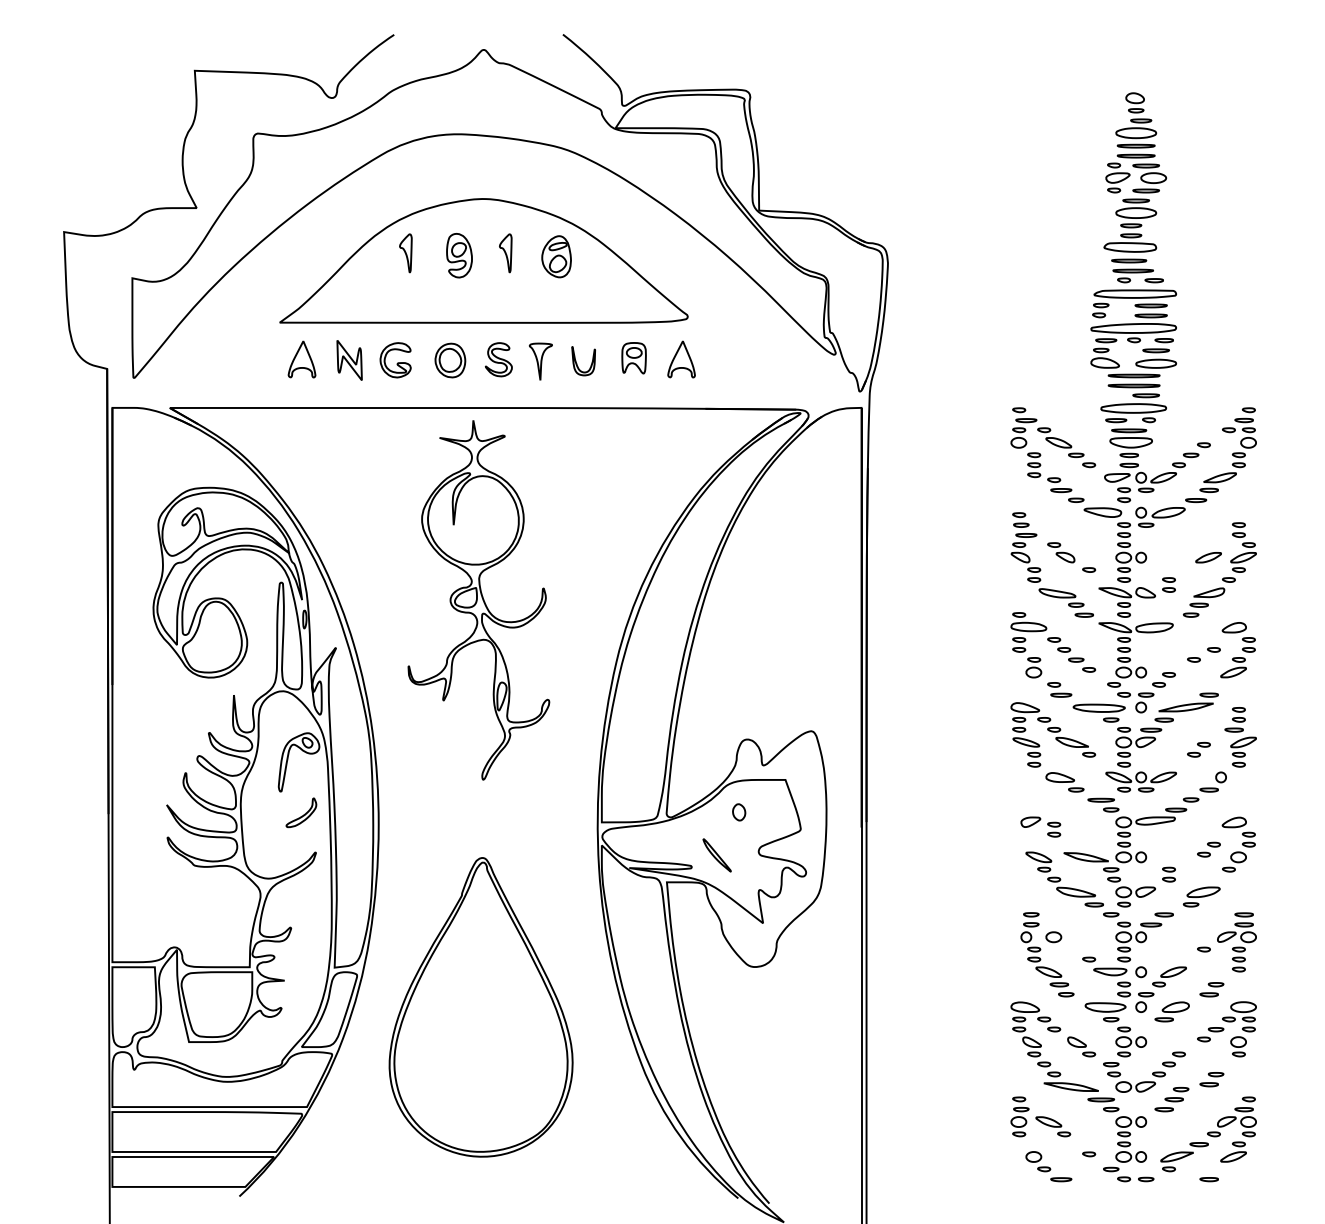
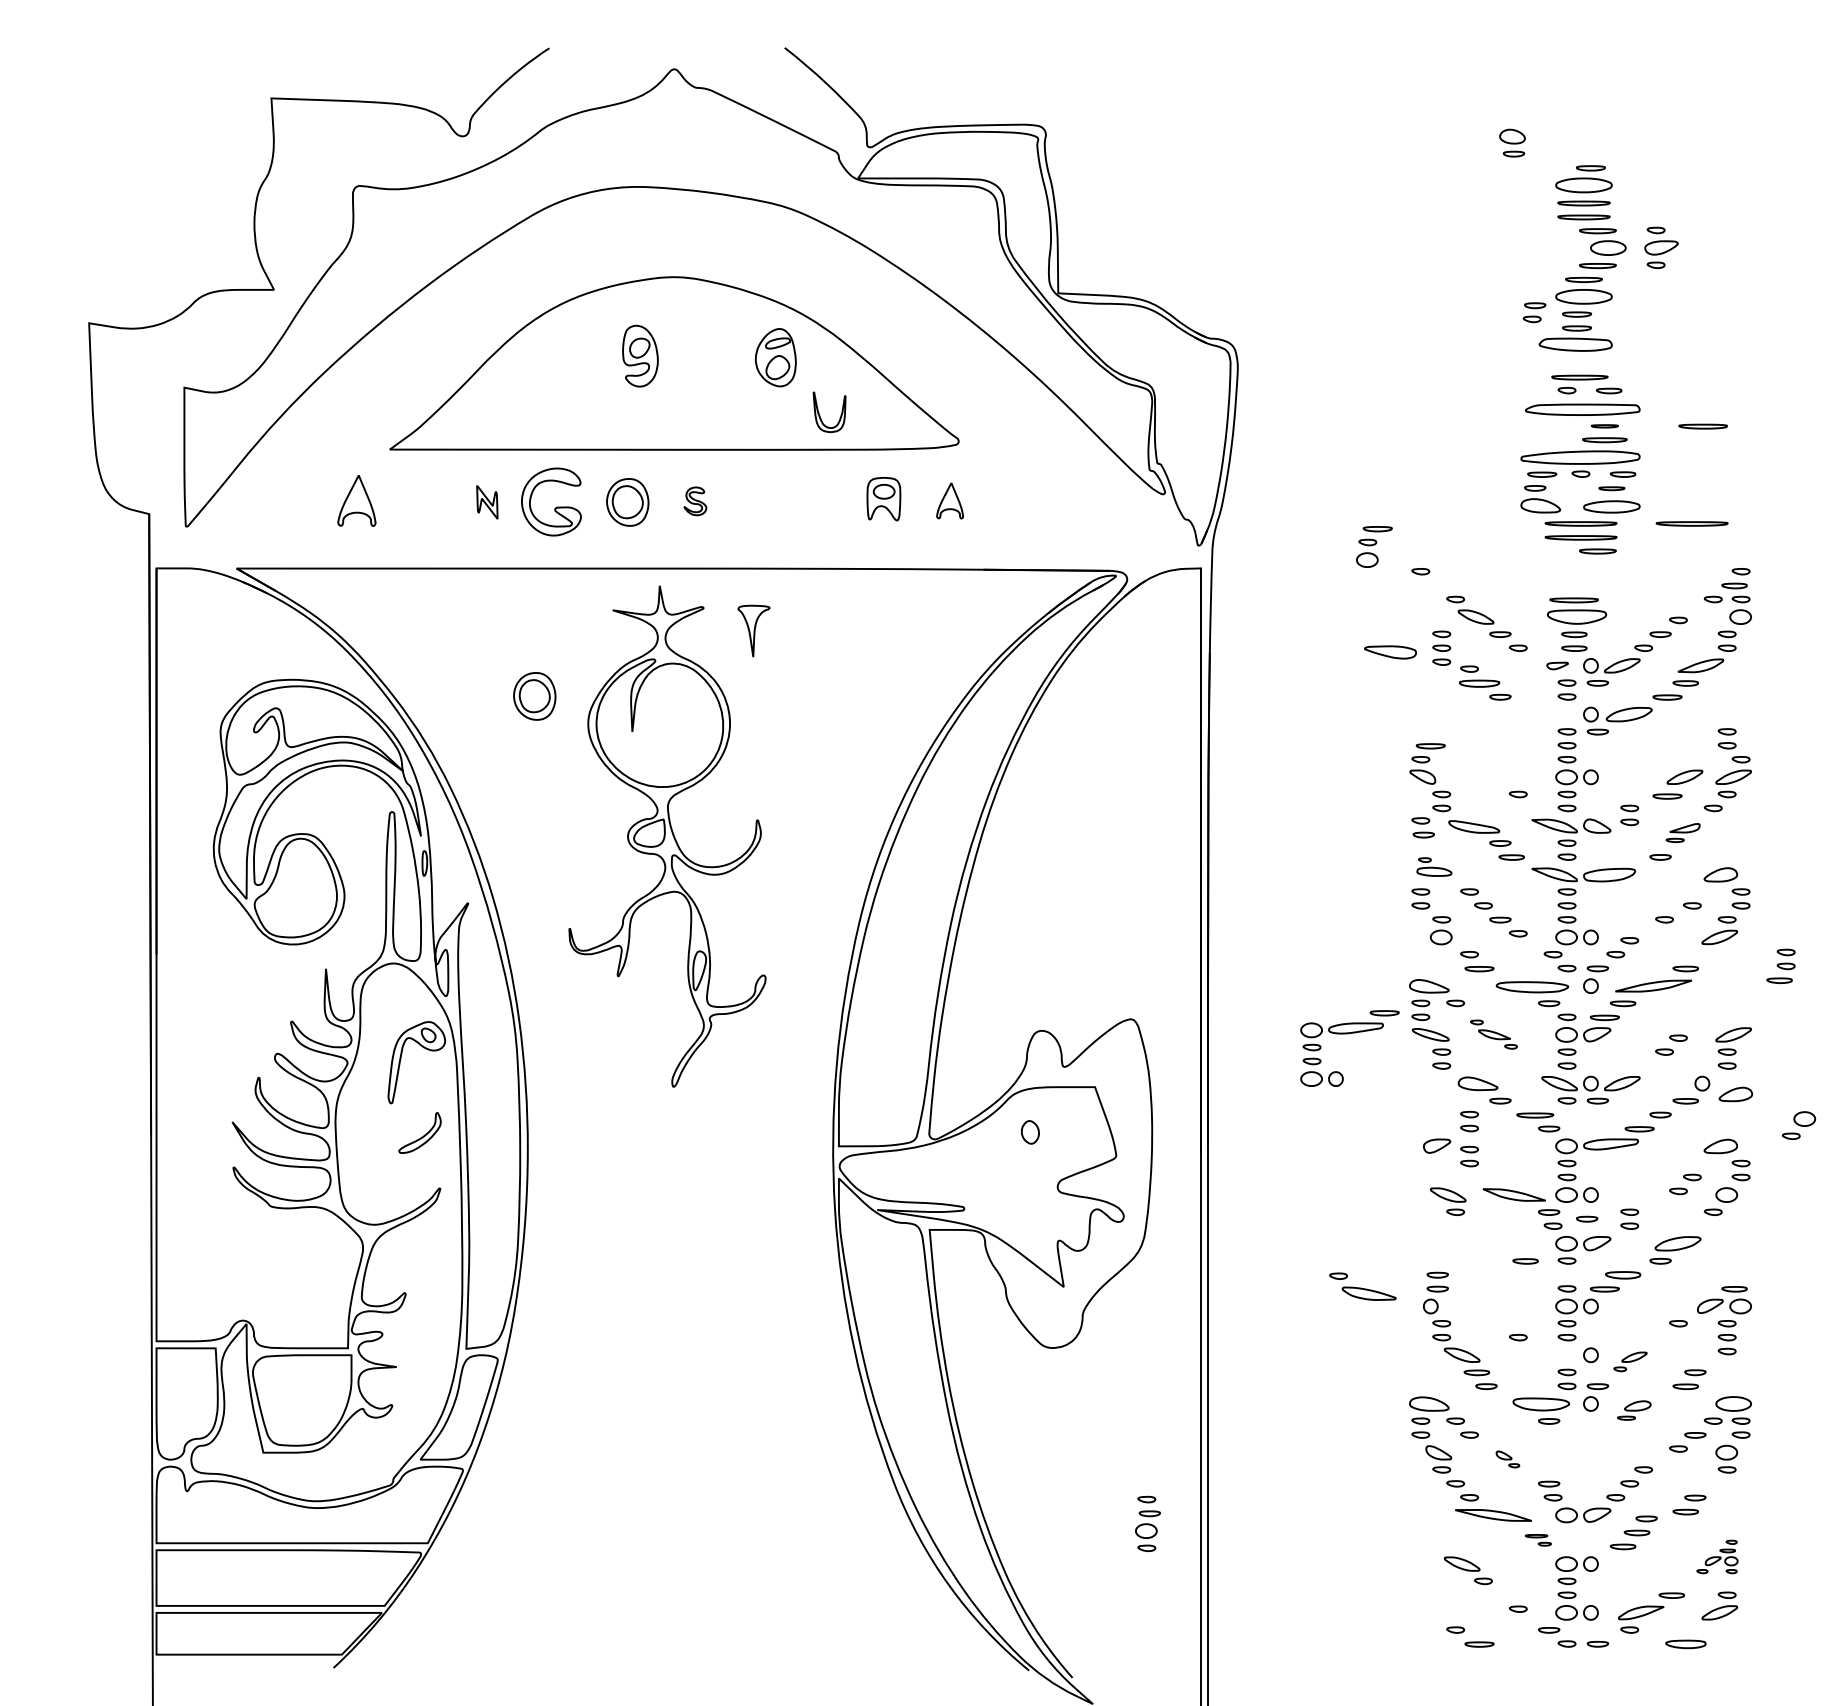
part: (1135, 102) -> (1512, 142), moved
part: (1117, 177) -> (1661, 247), moved
part: (405, 253) -> (565, 352), removed
part: (505, 253) -> (704, 352), removed
part: (1128, 260) -> (1702, 426), moved
part: (1150, 306) -> (1604, 426), size x0.6
part: (1100, 310) -> (1534, 312), moved
part: (1155, 350) -> (1611, 488), size x0.7
part: (301, 359) -> (356, 500), moved
part: (395, 359) -> (551, 501), size x1.4
part: (498, 359) -> (695, 501), size x0.6
part: (681, 359) -> (949, 500), size x0.7
part: (349, 360) -> (487, 502), size x0.6
part: (540, 361) -> (753, 630), moved
part: (577, 363) -> (820, 415), moved
part: (1213, 375) -> (1691, 523), added
part: (1133, 412) -> (1580, 575), removed
part: (1023, 433) -> (1374, 546), moved
part: (1117, 477) -> (1557, 665), size x0.6
part: (1061, 490) -> (1479, 683), size x1.4
part: (383, 499) -> (534, 696), added
part: (1102, 512) -> (1390, 652), moved
part: (1020, 519) -> (1422, 827), moved
part: (1061, 552) -> (1479, 770), removed
part: (1196, 571) -> (1667, 796), added
part: (1206, 597) -> (1682, 832), size x0.7
part: (1028, 621) -> (1434, 866), size x0.7
part: (1234, 719) -> (1780, 965), moved
part: (967, 742) -> (1348, 1034), added
part: (1071, 742) -> (1493, 1034), size x0.7
part: (1244, 785) -> (1735, 1094), added
part: (1054, 804) -> (1469, 1121), added
part: (1290, 807) -> (1798, 1125), added
part: (717, 855) -> (999, 1192), removed
part: (1071, 887) -> (1362, 1286), moved
part: (1111, 914) -> (1587, 1218), moved
part: (1163, 915) -> (1622, 1275), size x1.4
part: (1244, 915) -> (1734, 1275), removed
part: (1053, 937) -> (1468, 1306), removed
part: (1110, 971) -> (1547, 1354), removed
part: (1169, 976) -> (1630, 1361), size x0.7
part: (481, 1007) -> (670, 1404), removed
part: (1172, 1011) -> (1634, 1410), size x0.7
part: (1130, 1041) -> (1576, 1452), removed
part: (1081, 1046) -> (1507, 1459), size x0.6
part: (1103, 1105) -> (1538, 1540), size x0.6
part: (1019, 1116) -> (1147, 1523), moved
part: (1231, 1116) -> (1717, 1556), size x0.6
part: (1034, 1156) -> (1441, 1612), removed
part: (1209, 1179) -> (1685, 1644), size x1.6

